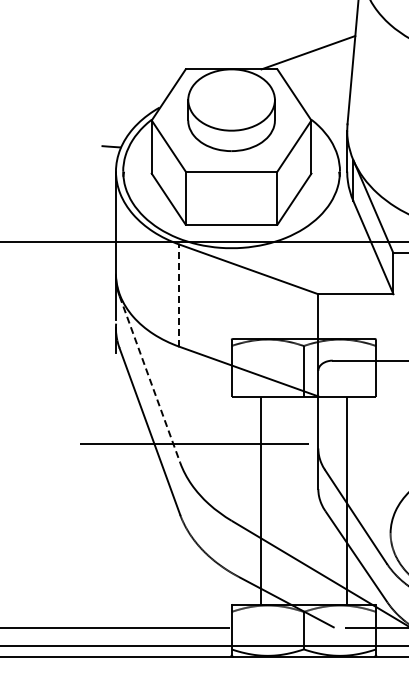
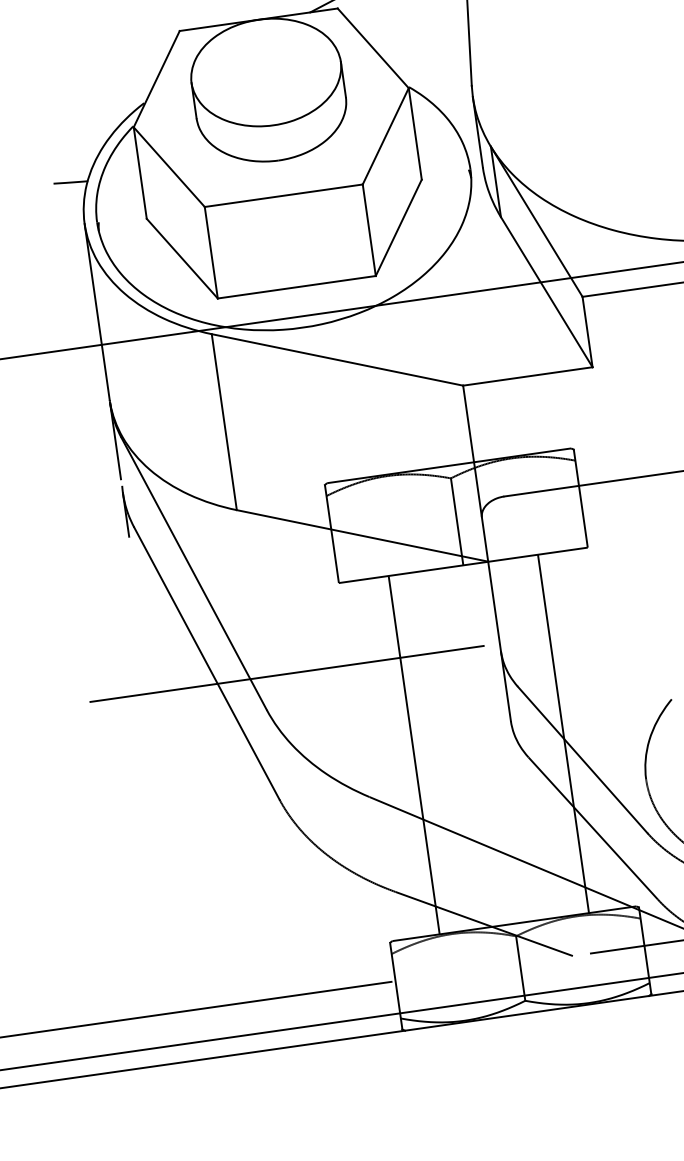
line: (179, 295) -> (224, 421), dashed -> solid
line: (149, 379) -> (193, 573), dashed -> solid

